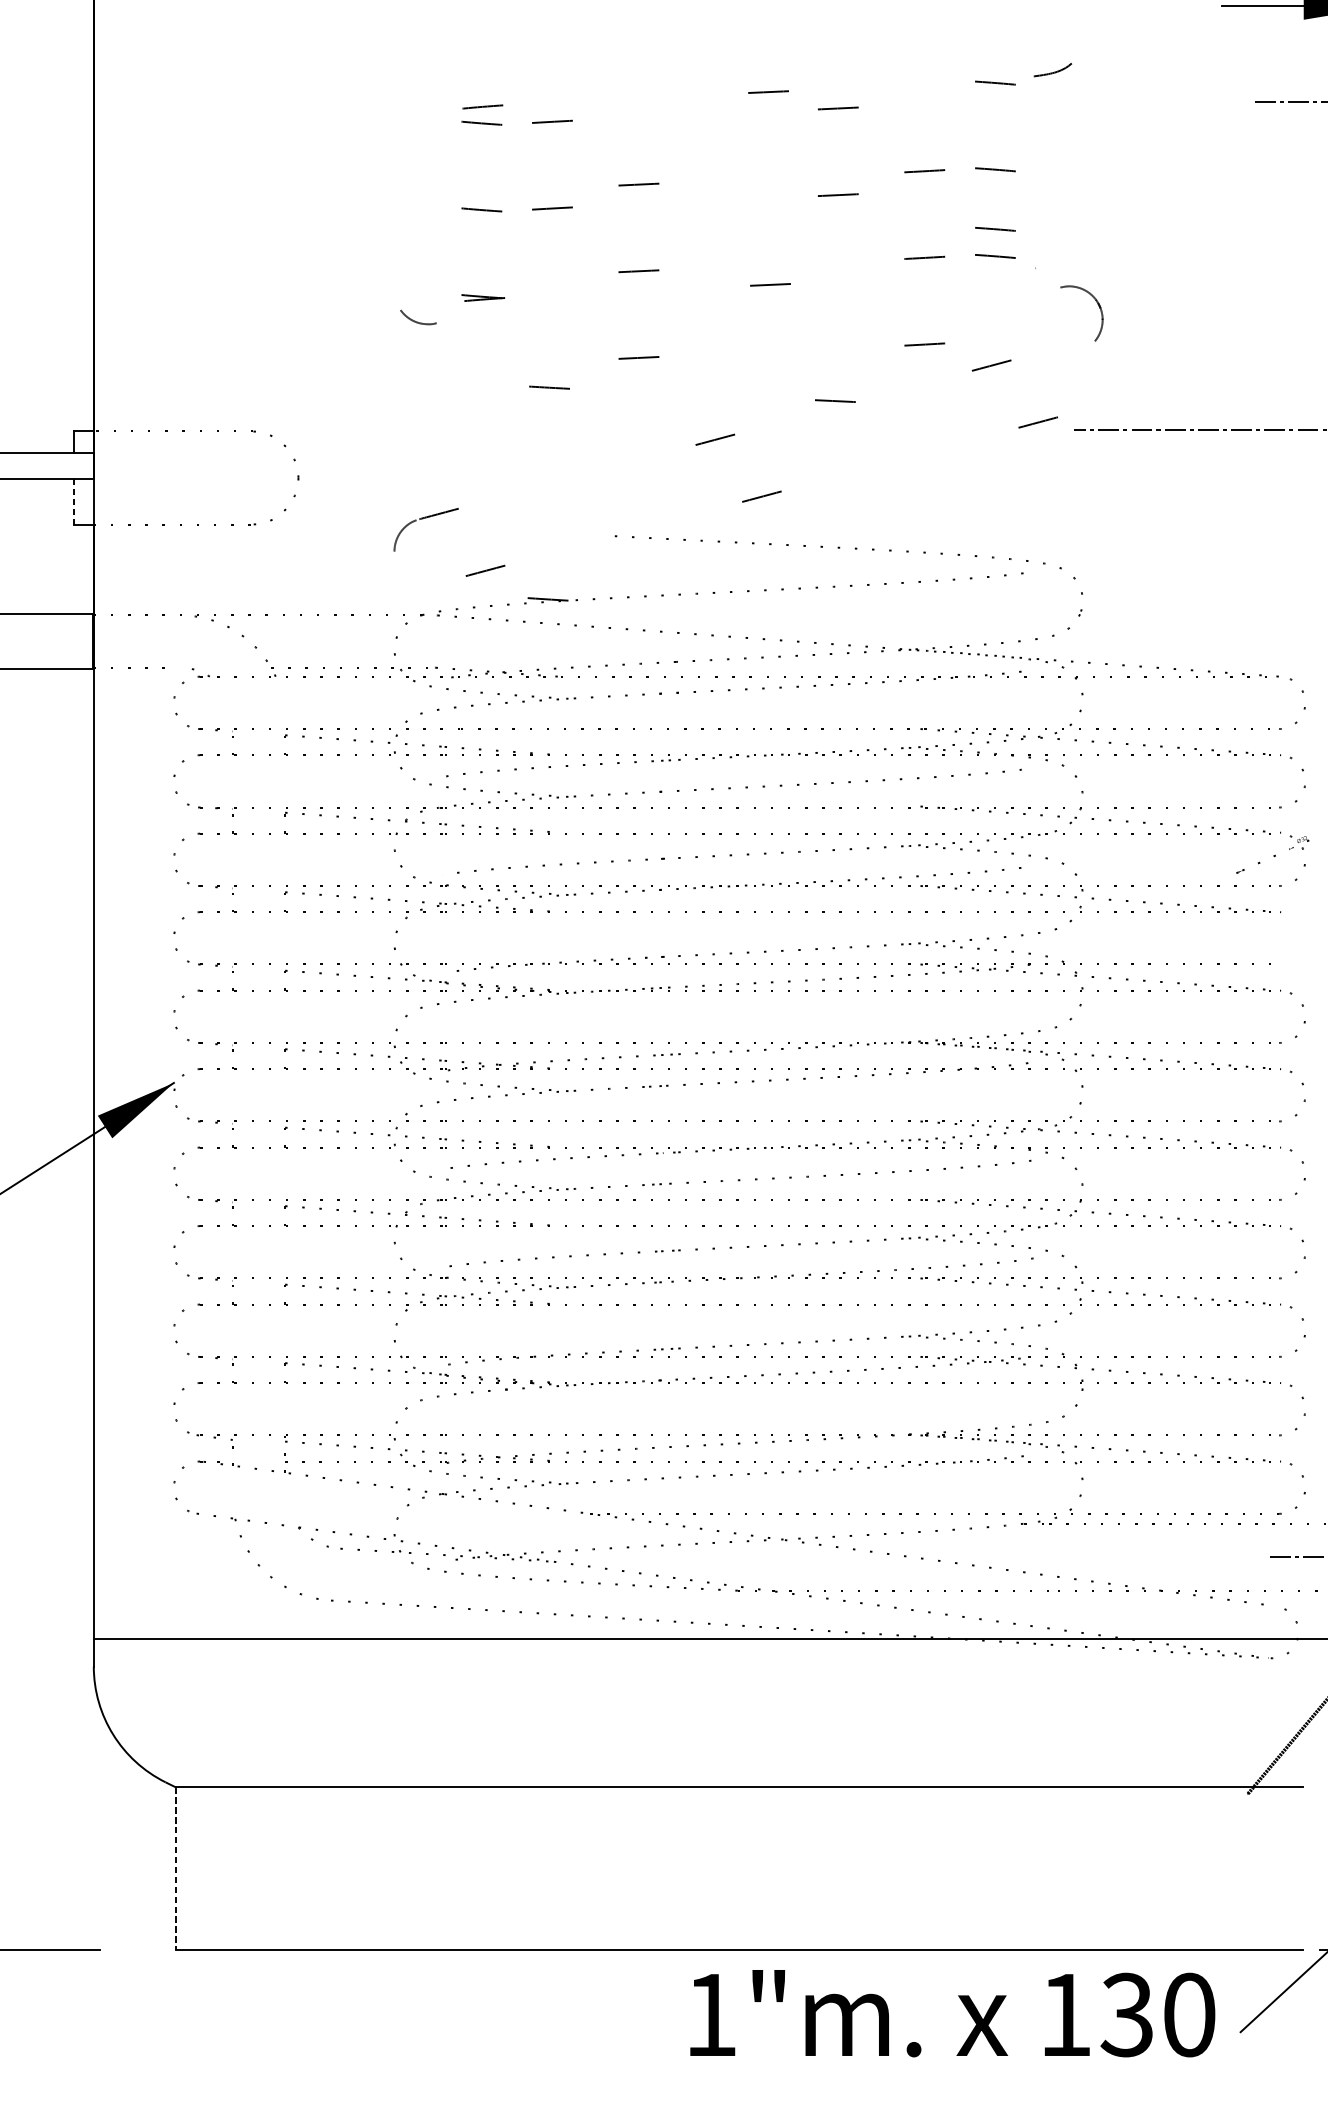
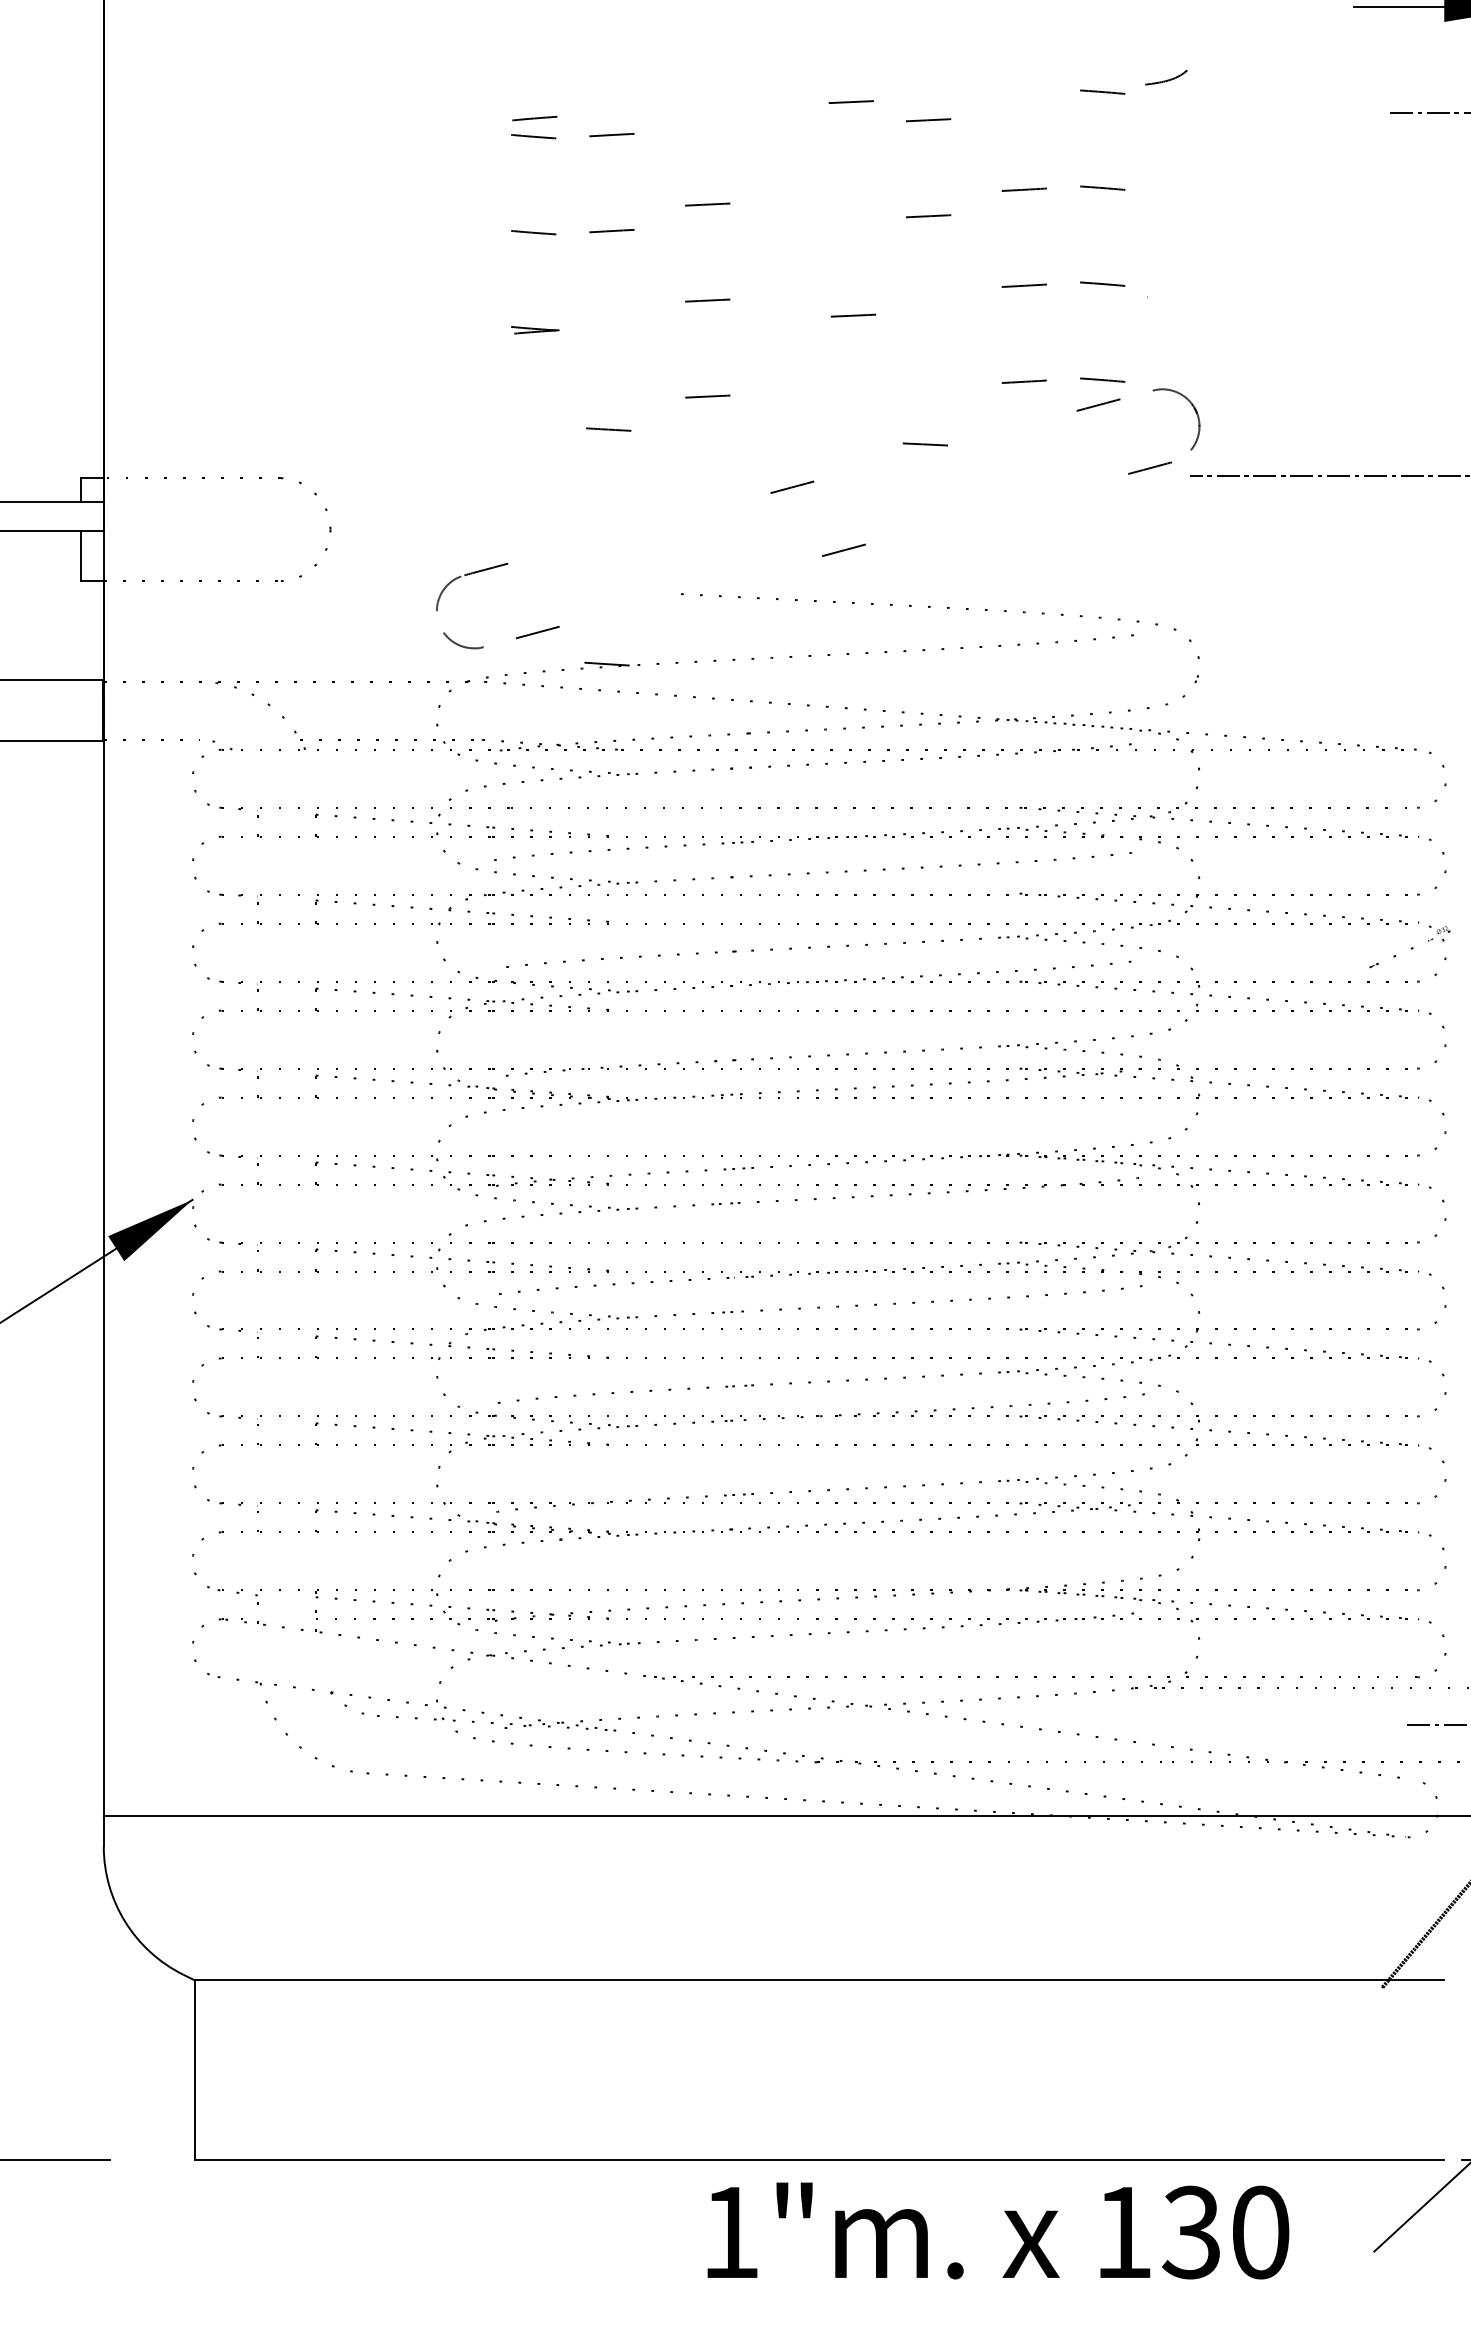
line: (995, 228) -> (1102, 379), moved
part: (1098, 305) -> (1194, 410), moved
curve: (415, 320) -> (460, 644), moved
line: (73, 502) -> (81, 556), dashed -> solid
arc: (1303, 942) -> (1444, 1044), added
line: (175, 1868) -> (194, 2070), dashed -> solid
text: (952, 2013) -> (998, 2230), moved

